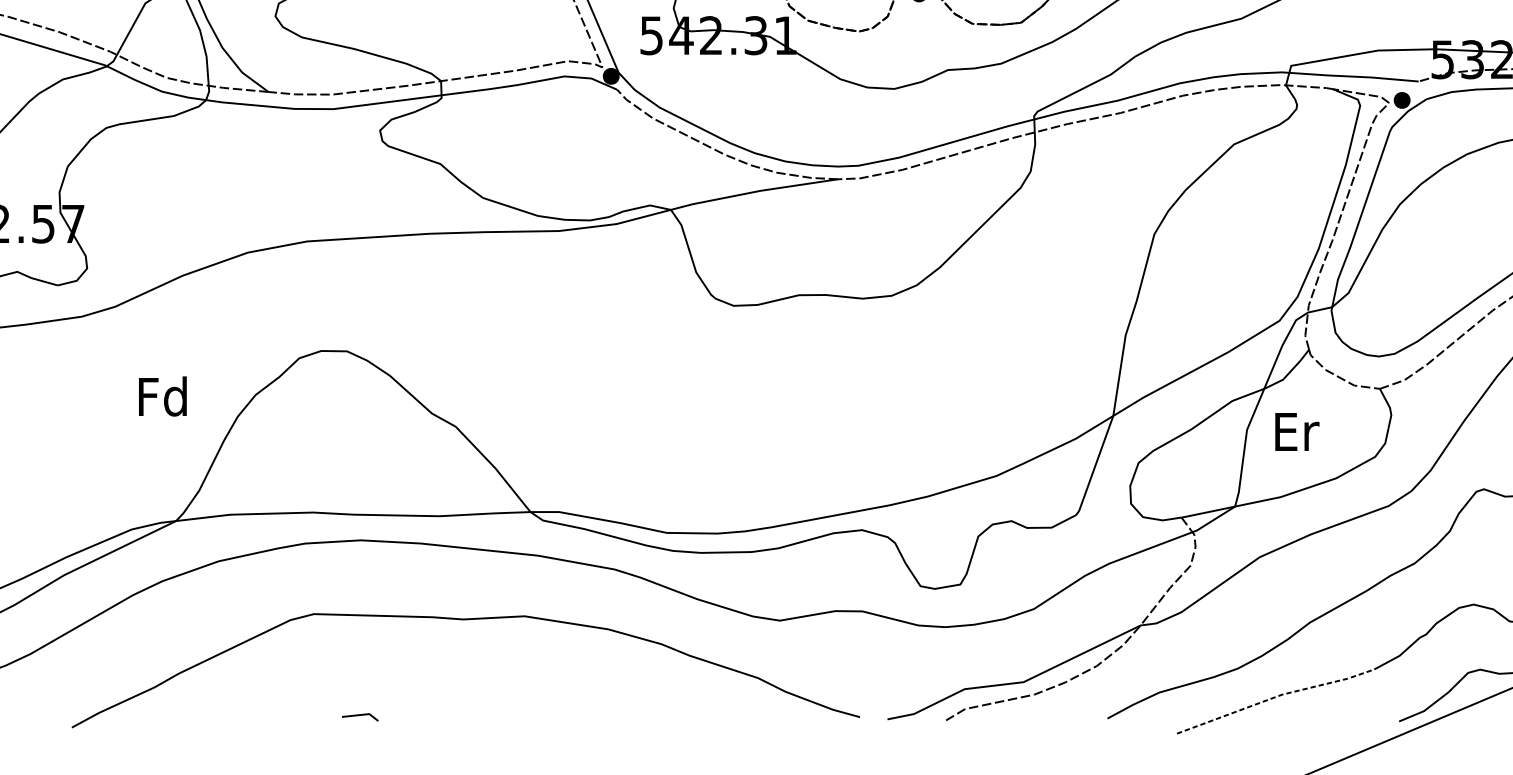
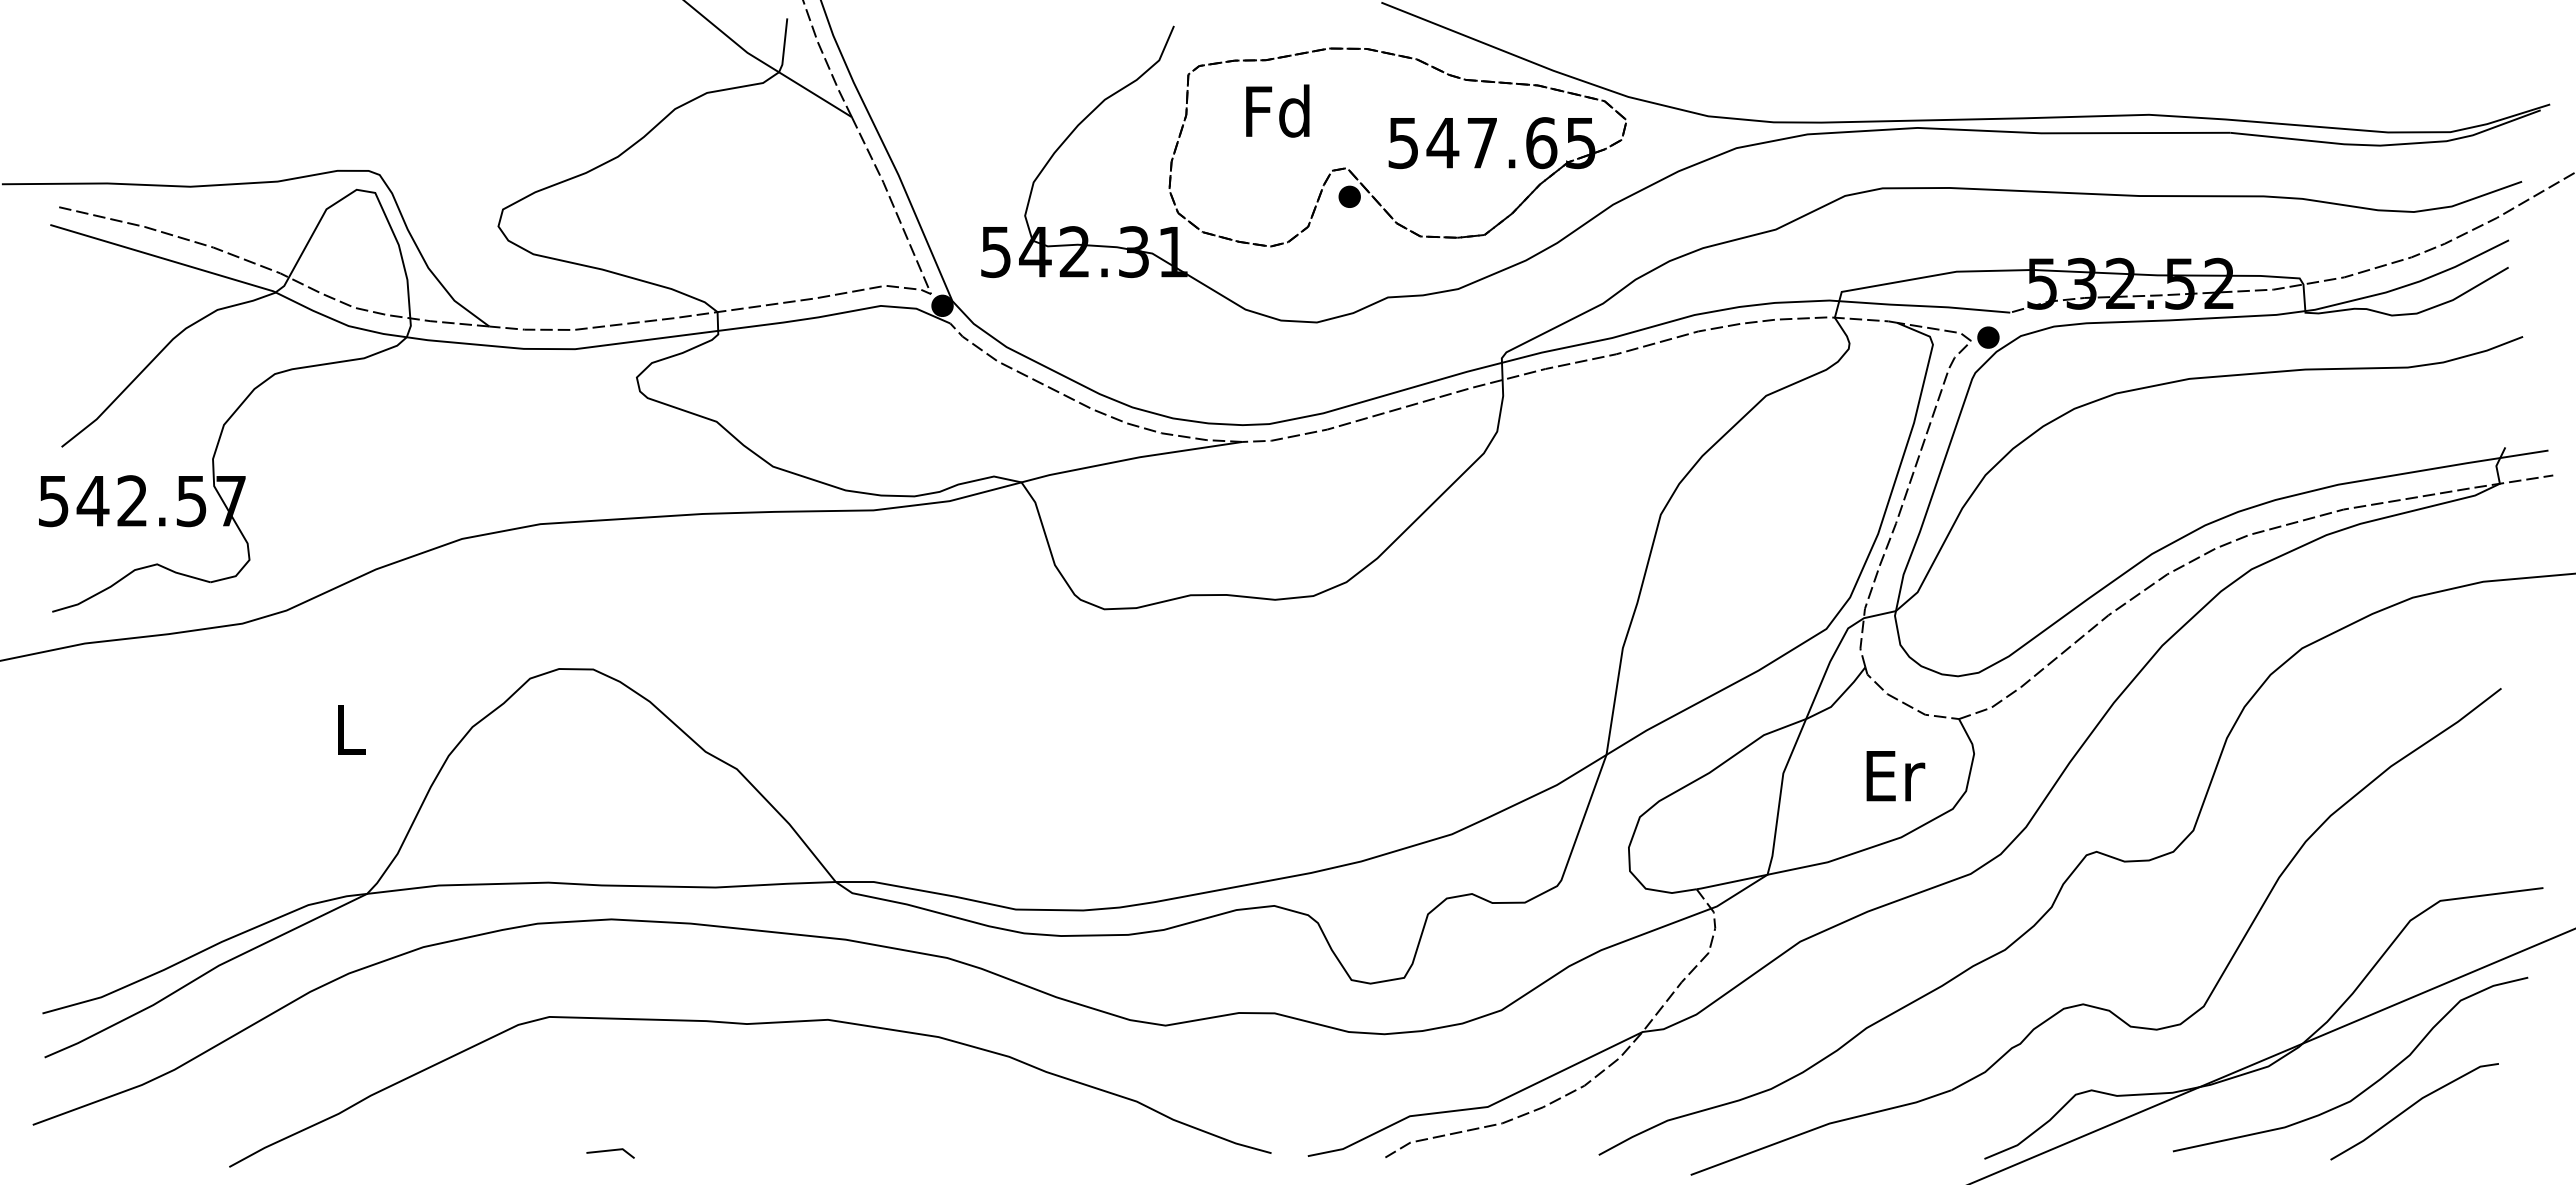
text: (162, 395) -> (349, 728), Fd -> L
text: (1297, 432) -> (1895, 776), moved
line: (1275, 696) -> (1821, 1126), dashed -> solid

